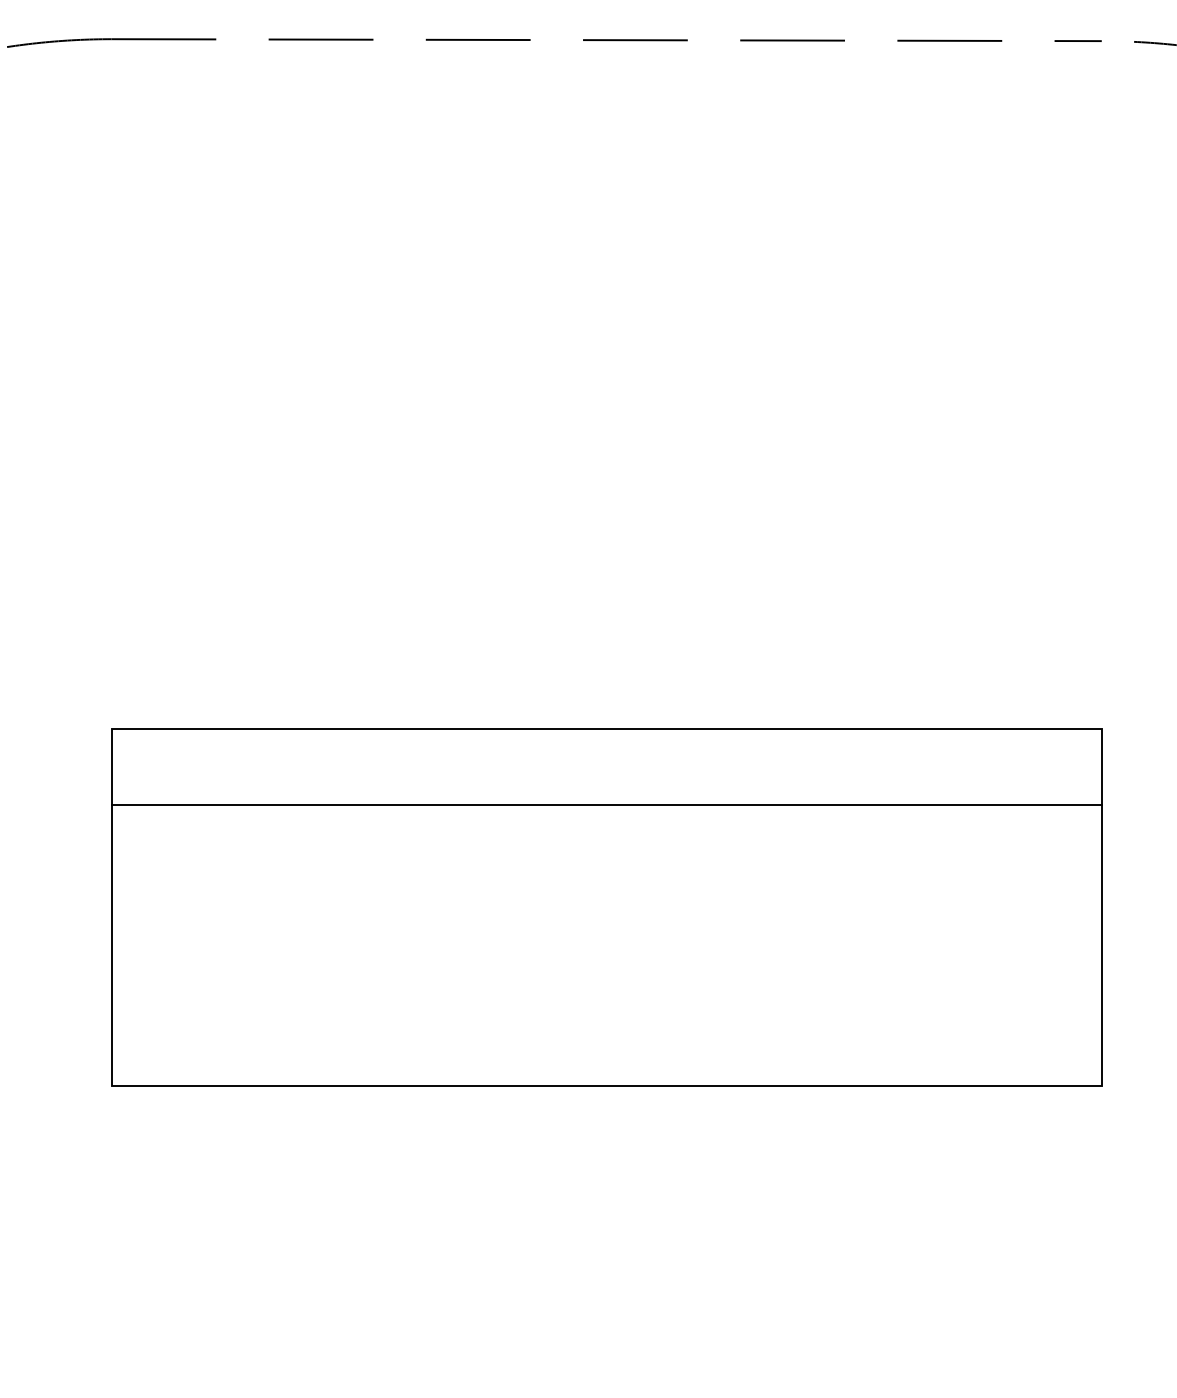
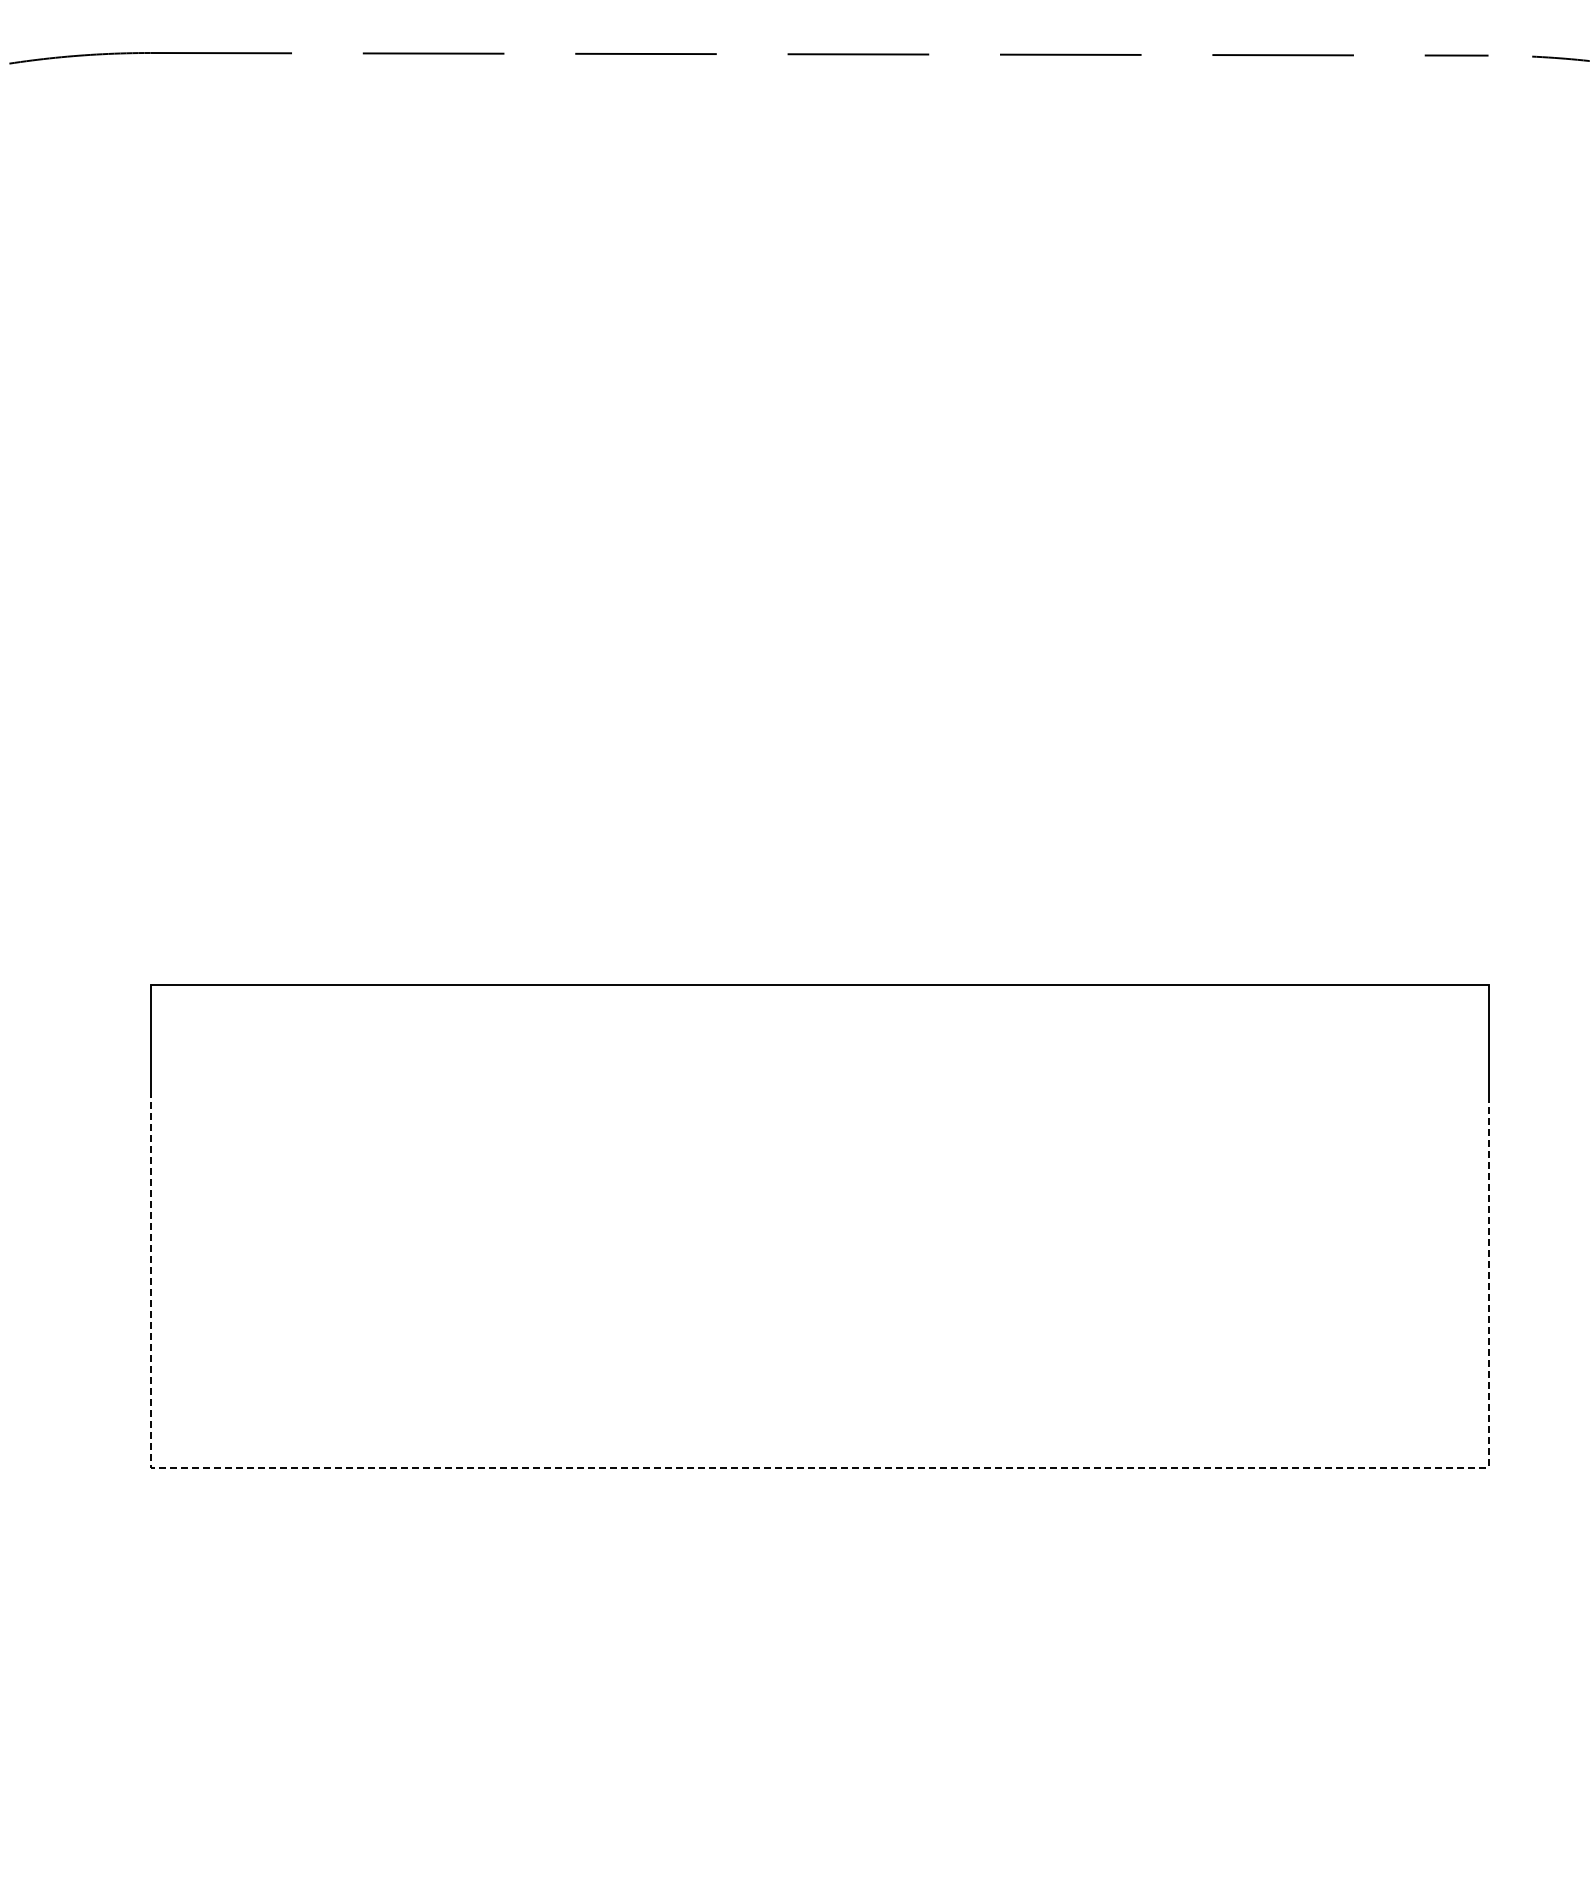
line: (606, 804) -> (819, 1087), removed
line: (606, 1086) -> (819, 1467), solid -> dashed

